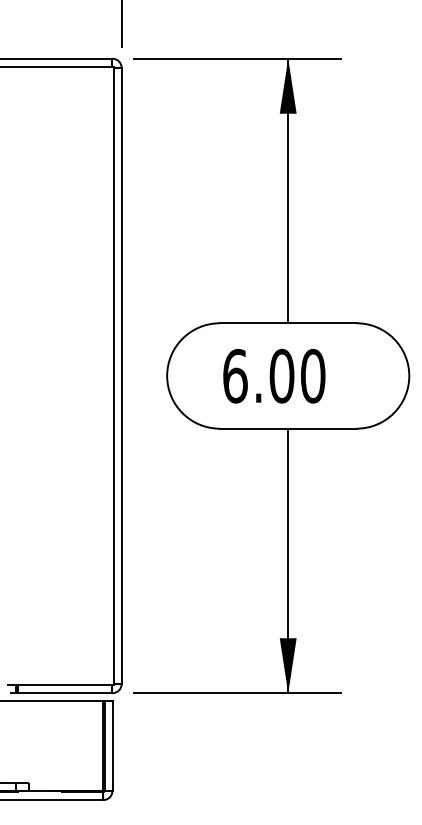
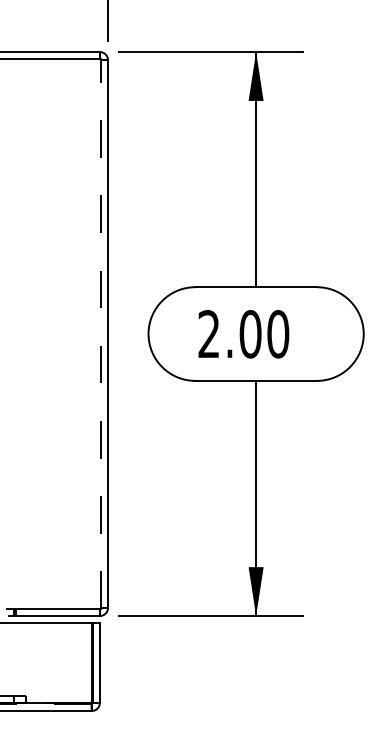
line: (114, 376) -> (101, 334), solid -> dashed
text: (235, 376) -> (209, 334), 6.00 -> 2.00

